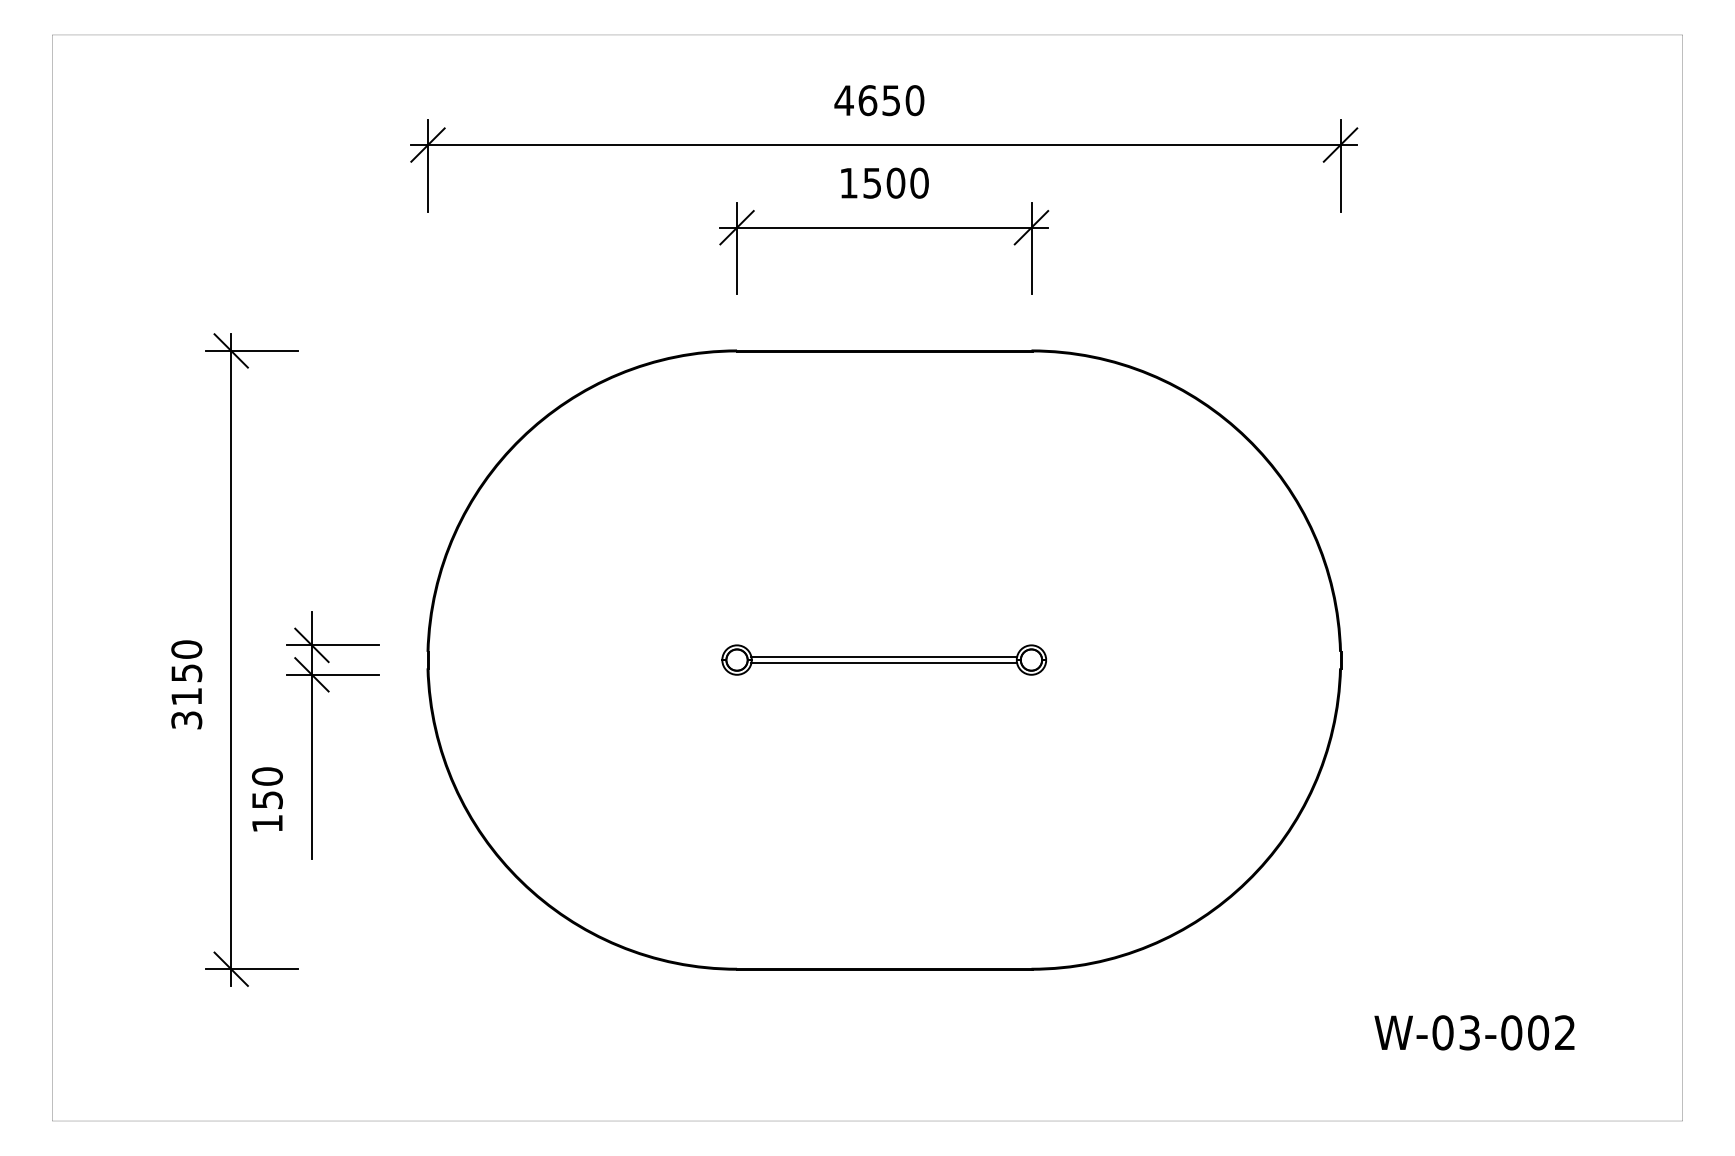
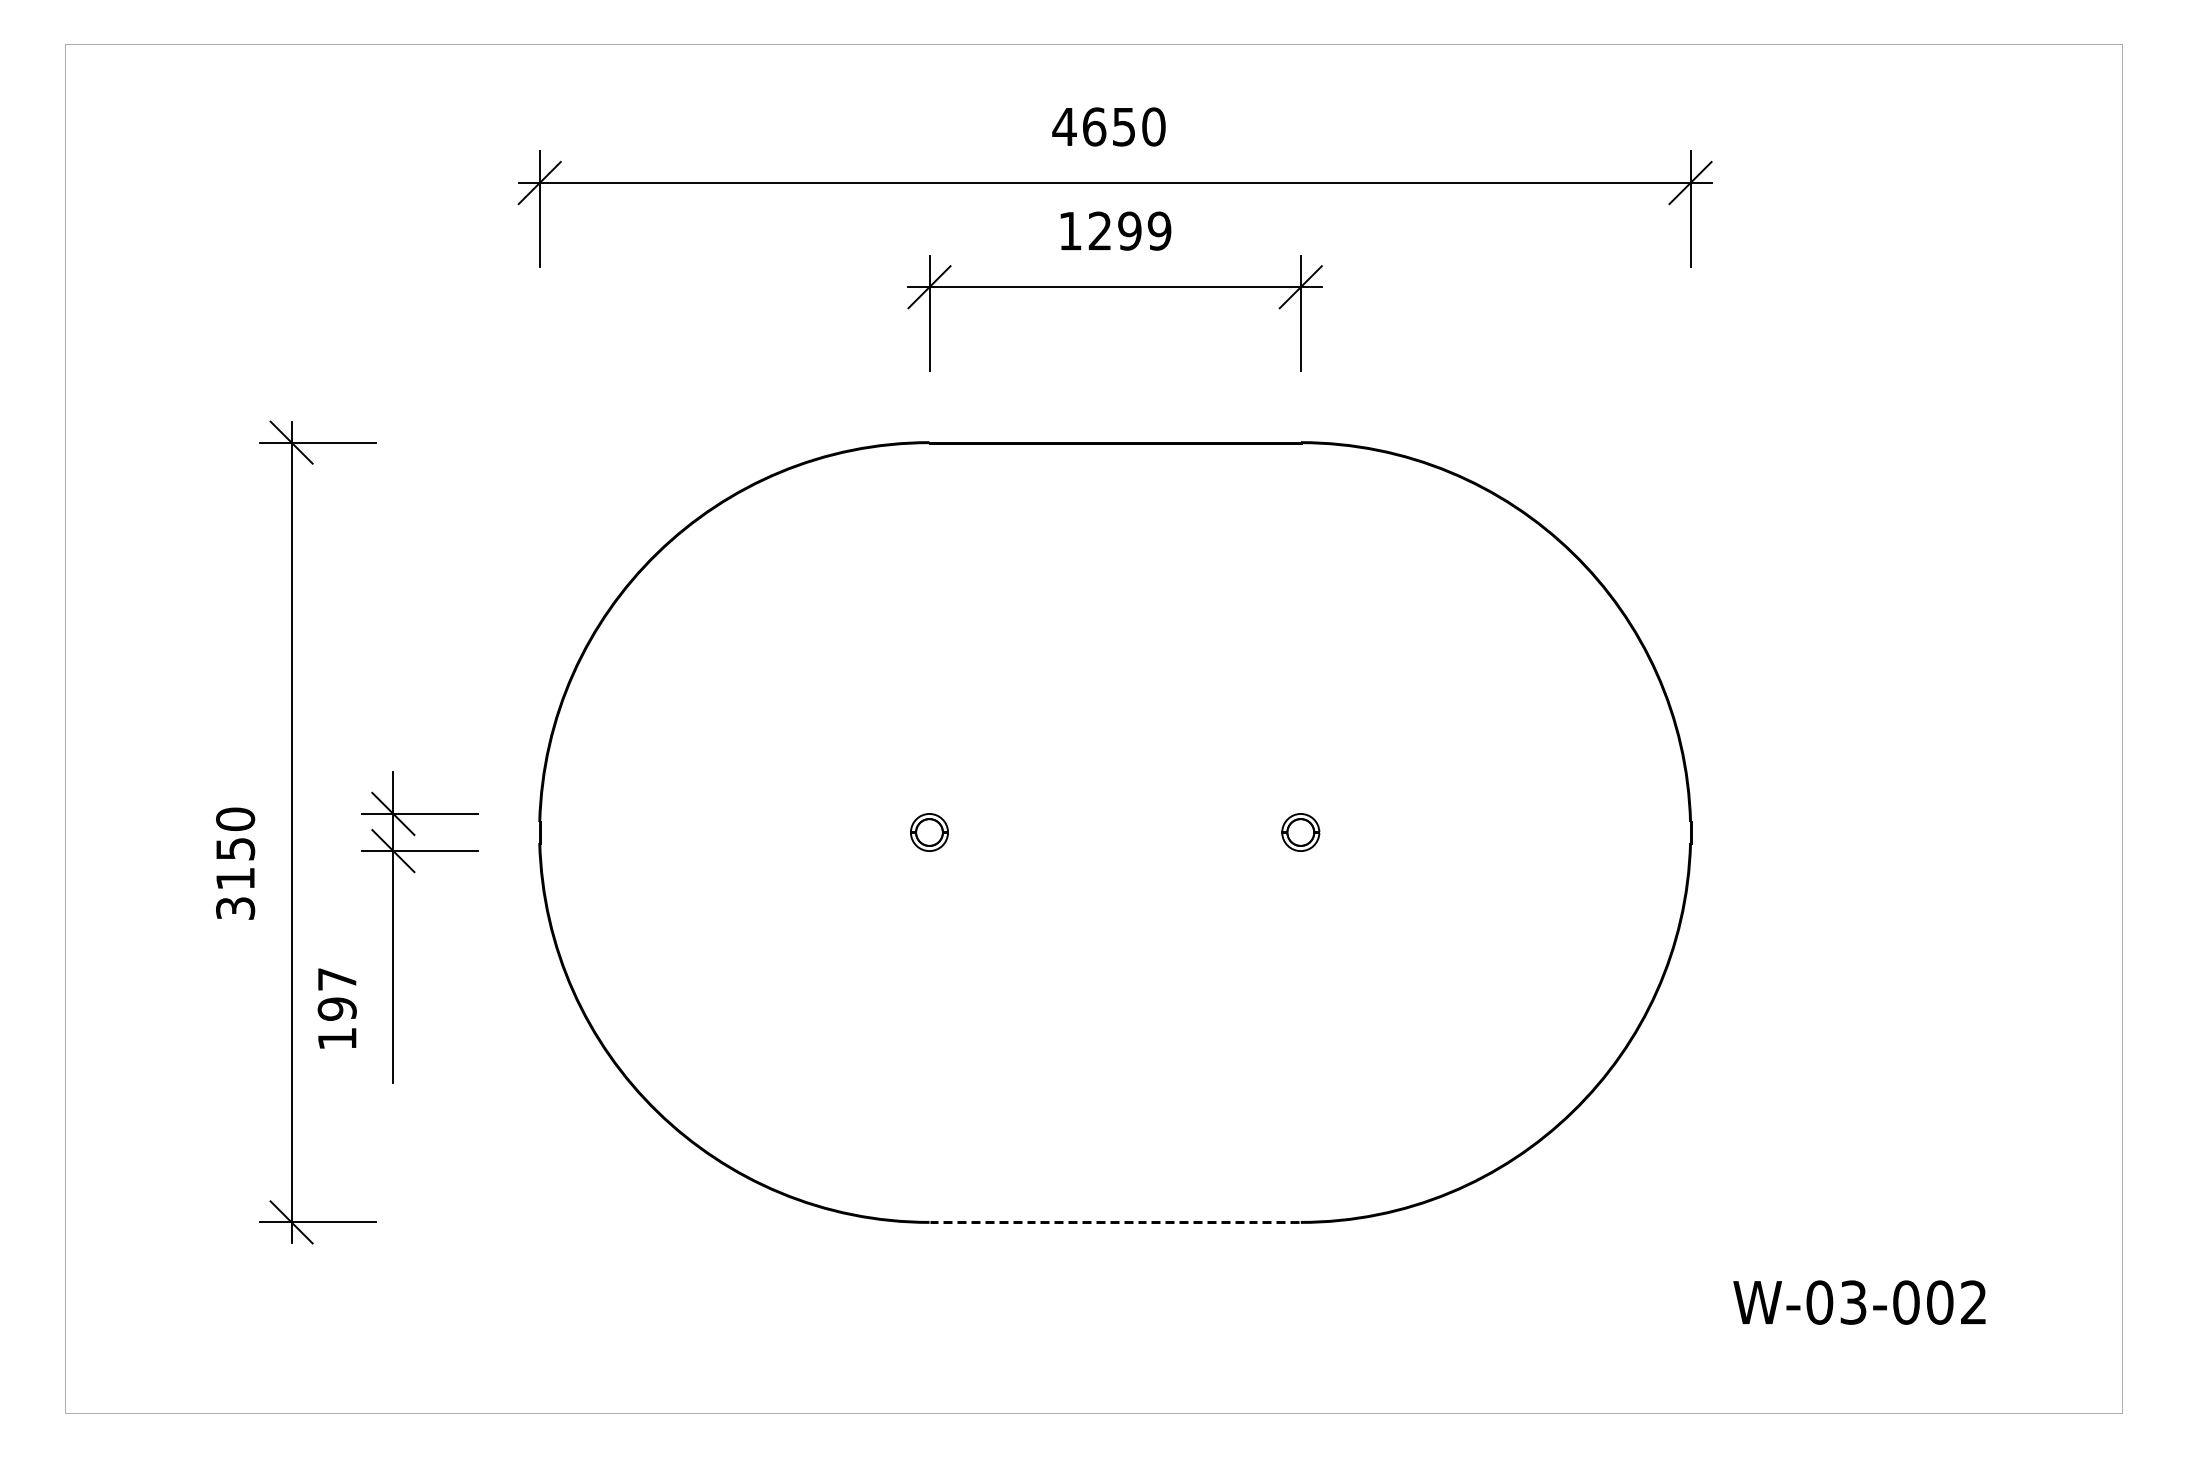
text: (895, 182) -> (1129, 230), 1500 -> 1299
line: (884, 656) -> (1115, 827), removed
line: (884, 663) -> (1115, 836), removed
text: (267, 788) -> (337, 994), 150 -> 197
line: (884, 969) -> (1115, 1222), solid -> dashed

